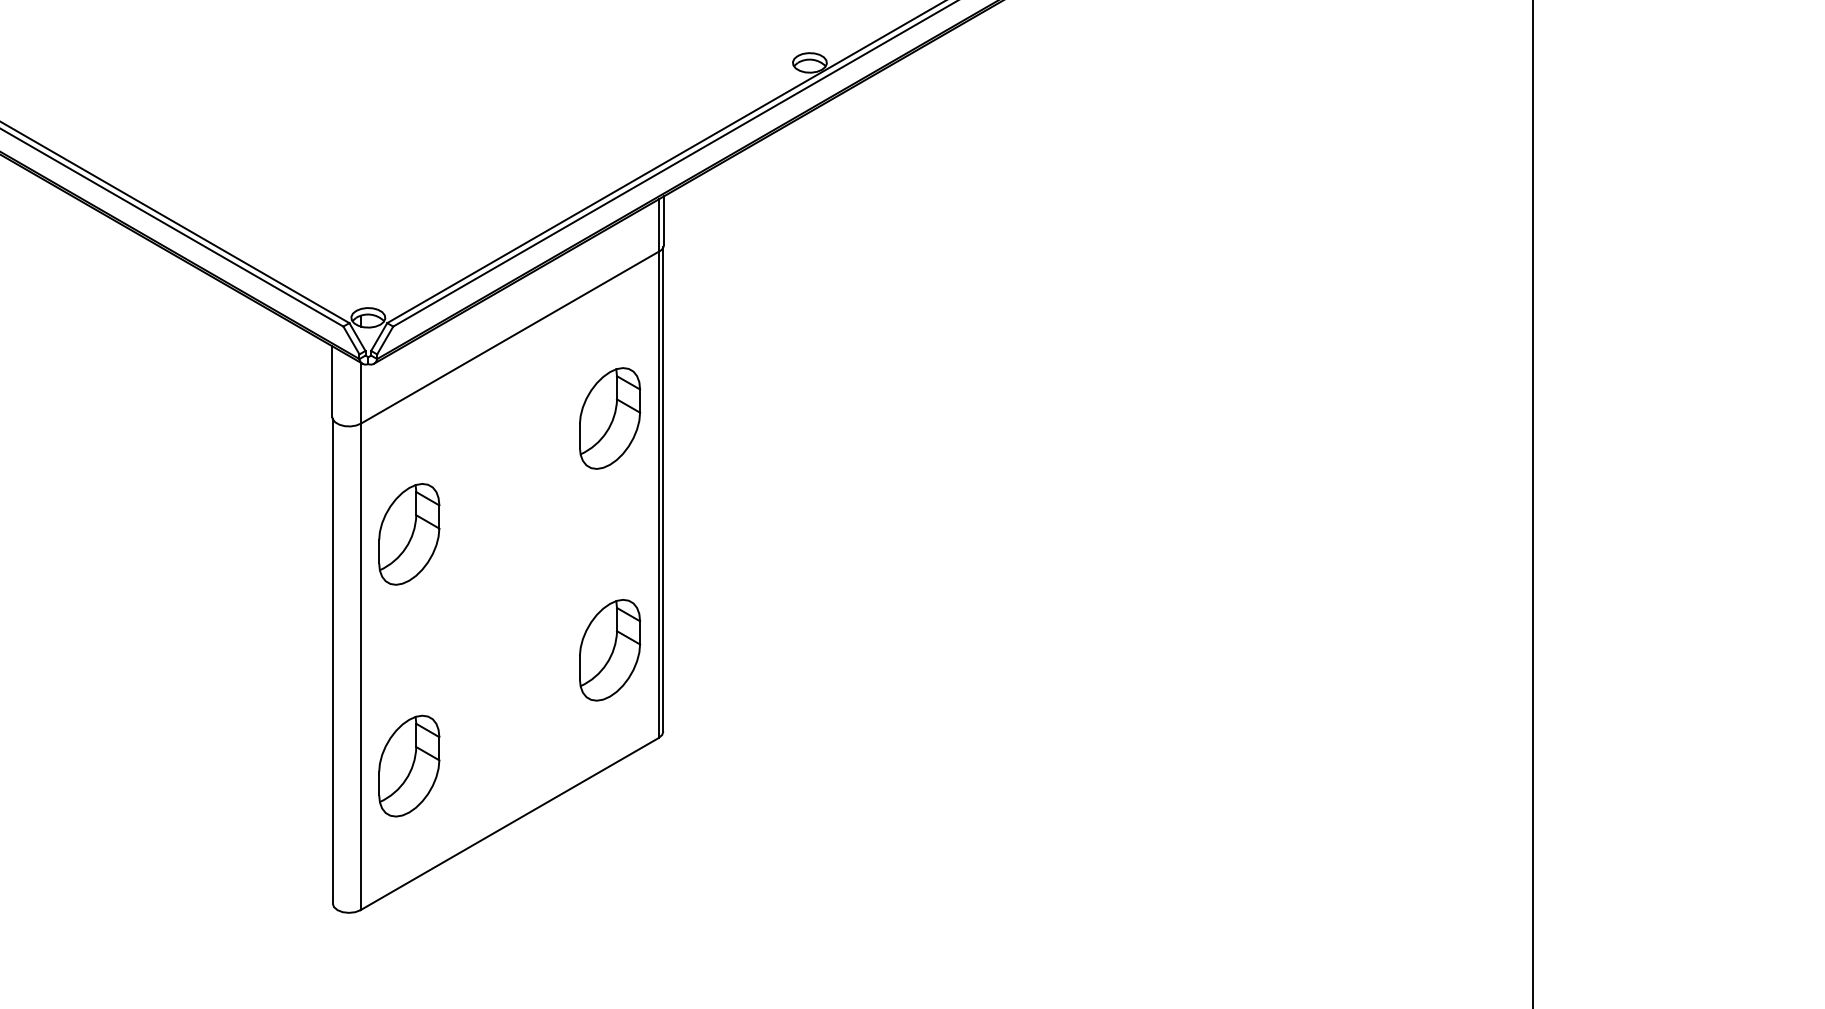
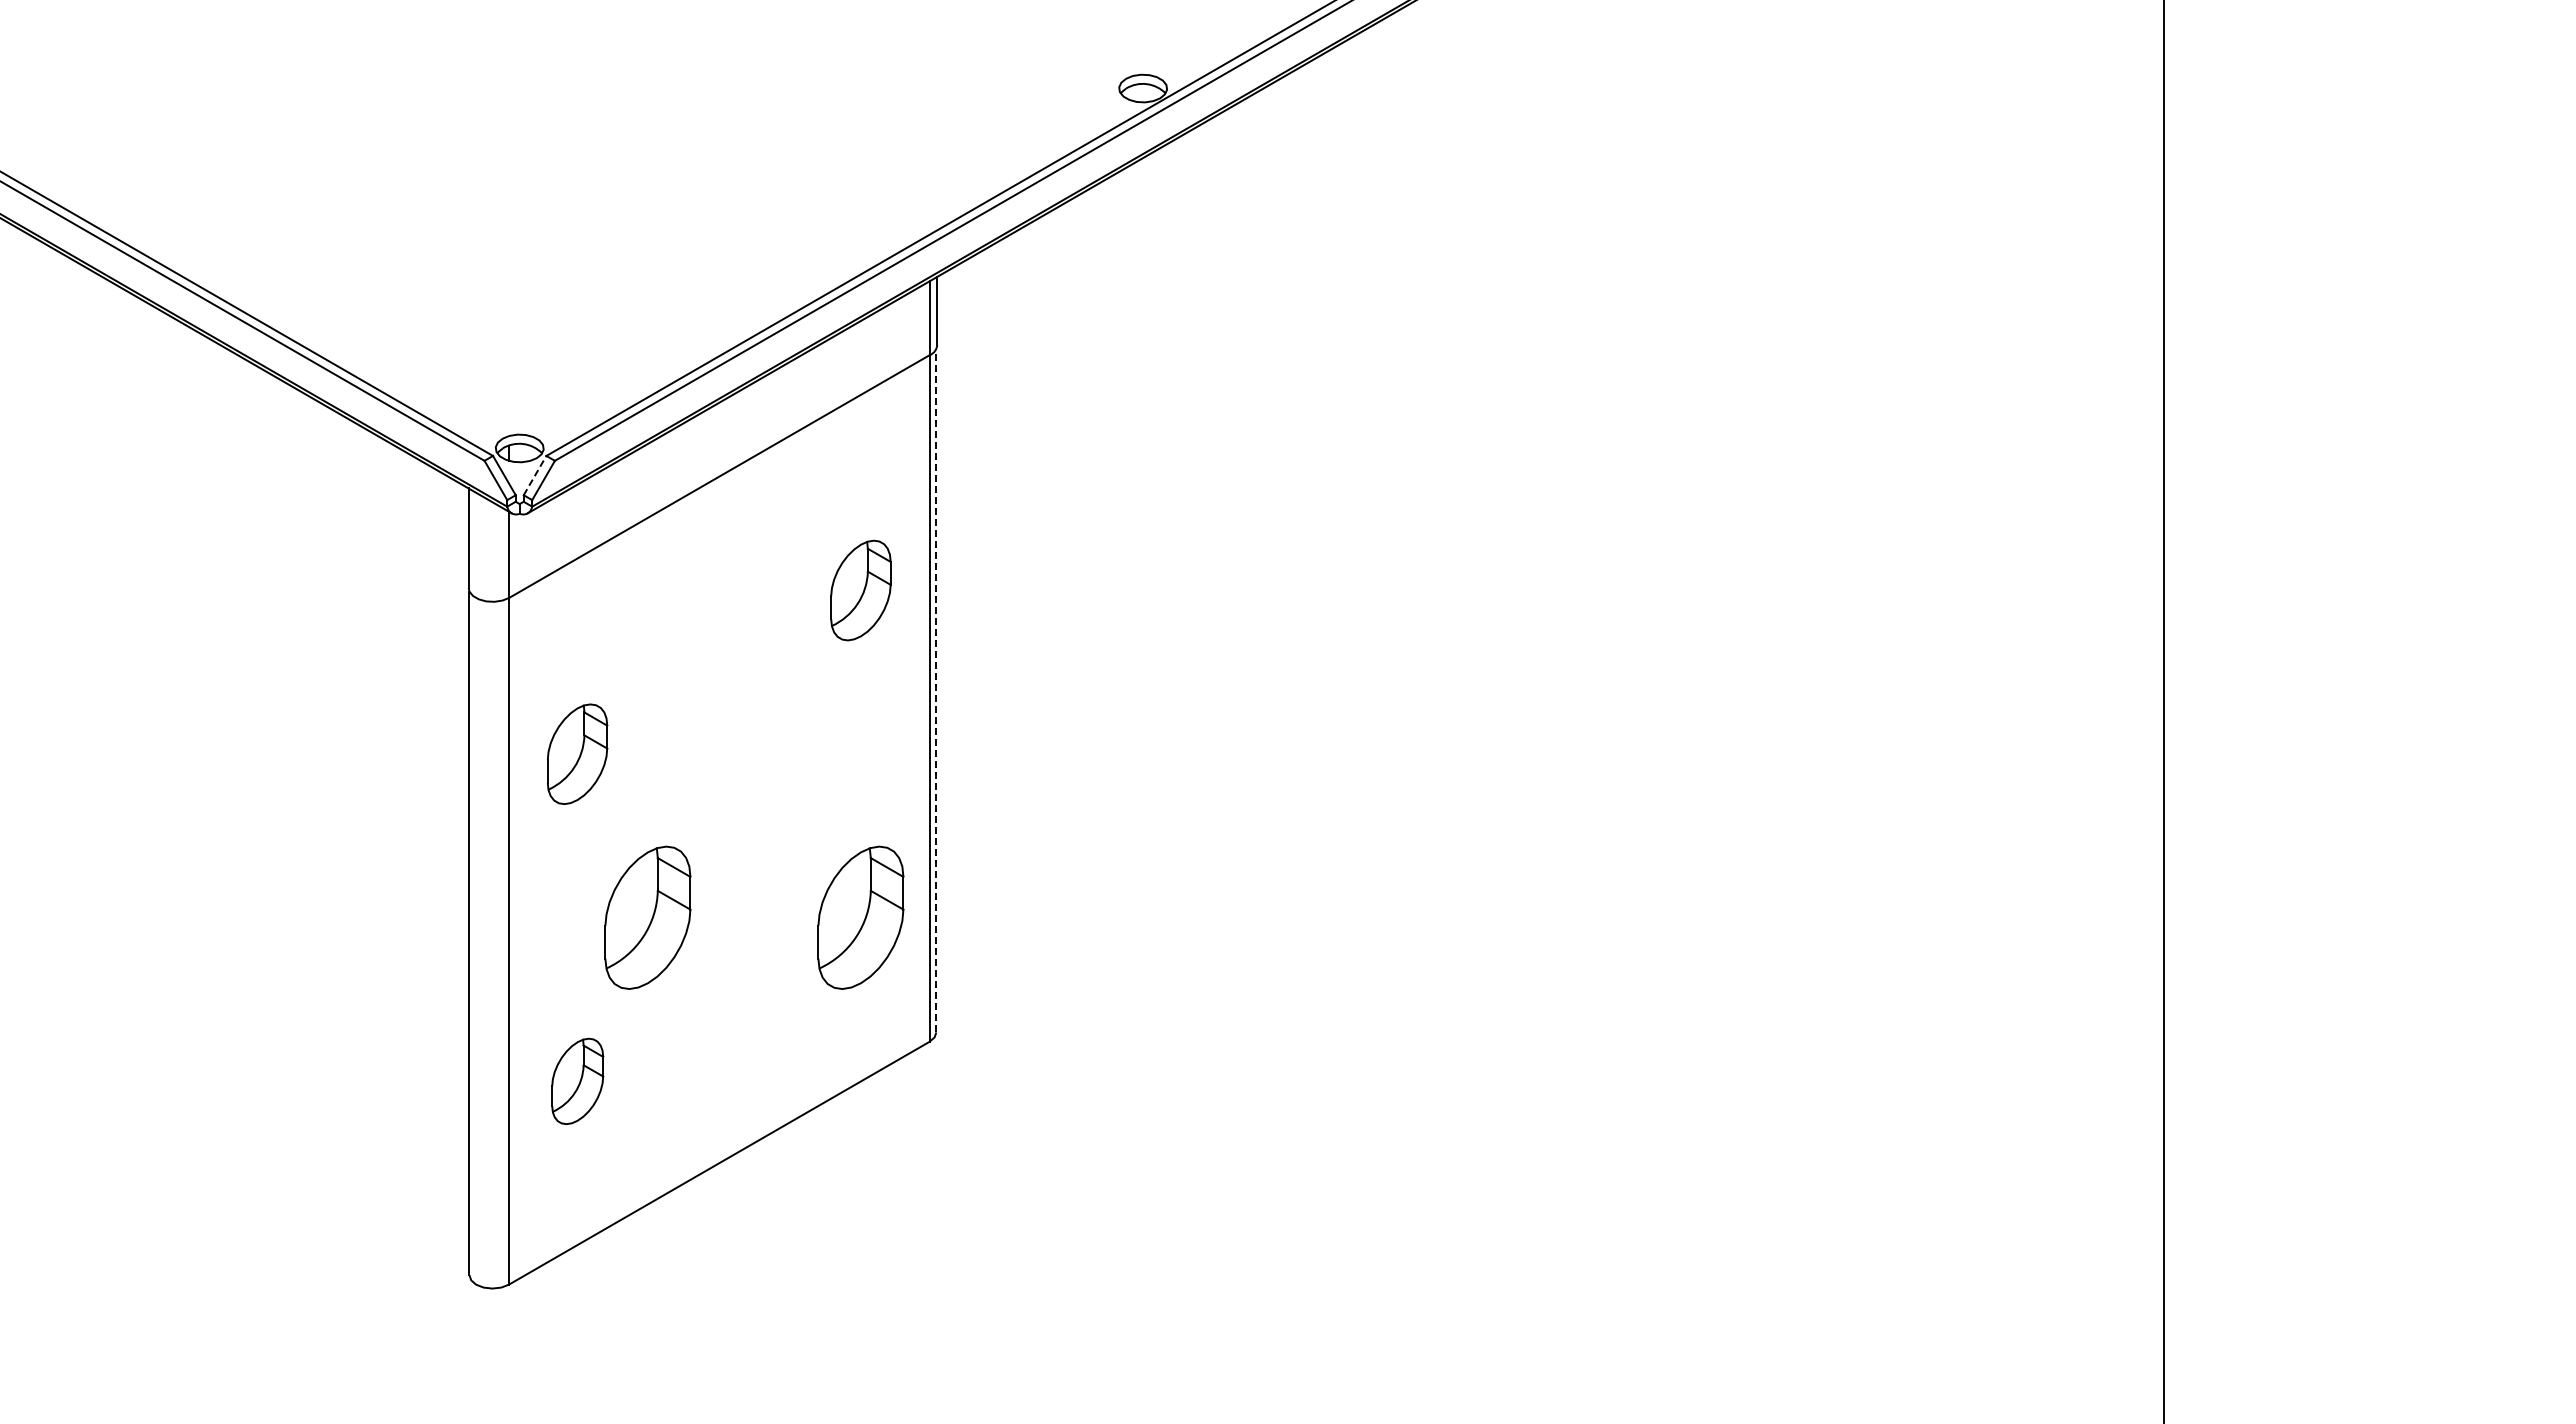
line: (379, 336) -> (535, 475), solid -> dashed
part: (609, 418) -> (860, 590), size x0.7
line: (663, 489) -> (936, 690), solid -> dashed
part: (409, 534) -> (577, 754), size x0.7
part: (458, 650) -> (647, 917), added
part: (409, 766) -> (577, 1081), size x0.6

